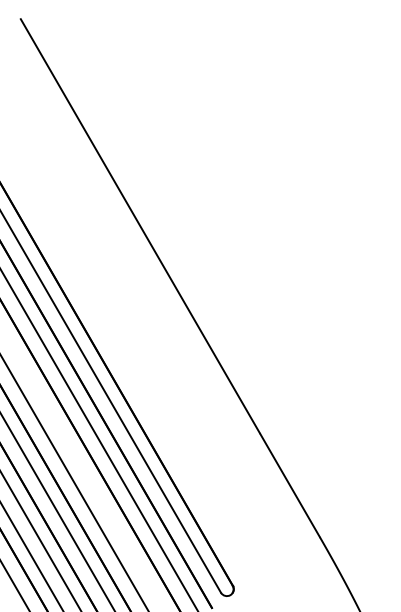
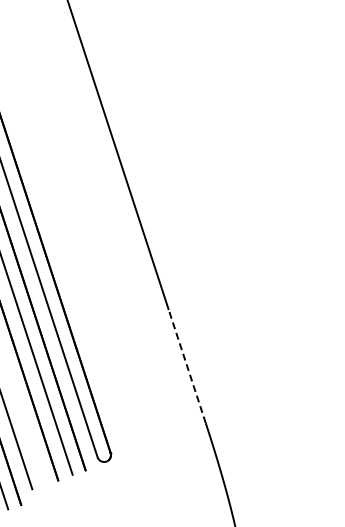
line: (290, 485) -> (187, 366), solid -> dashed

